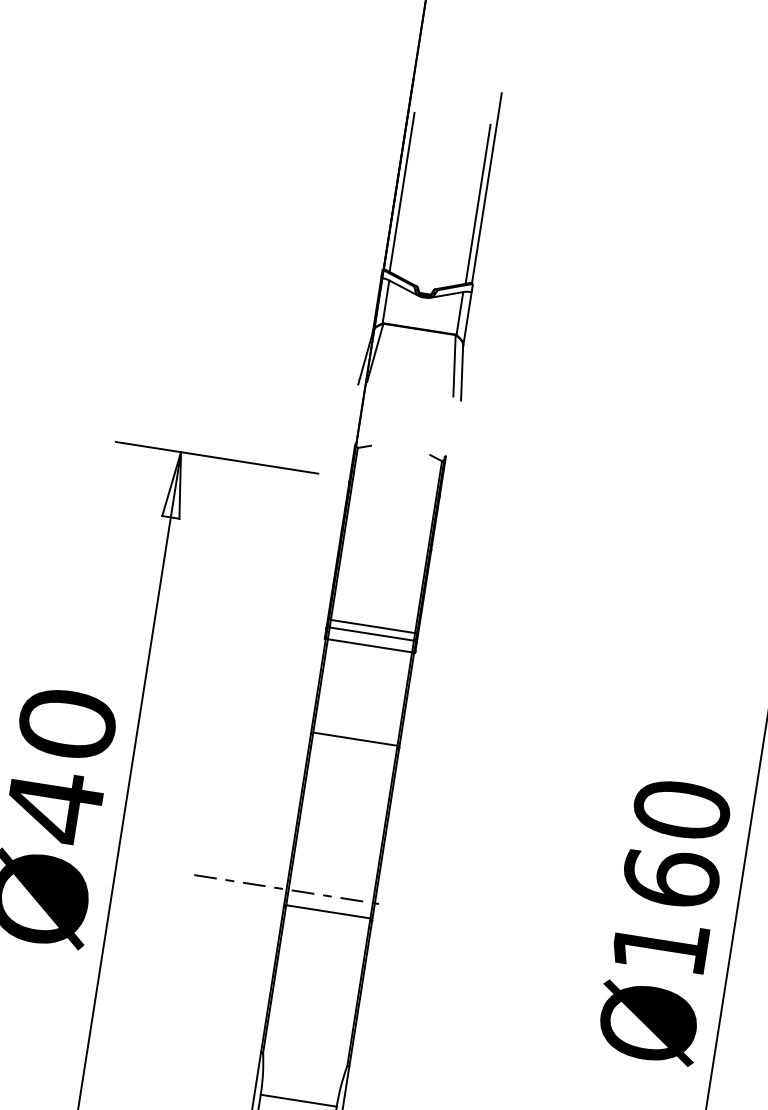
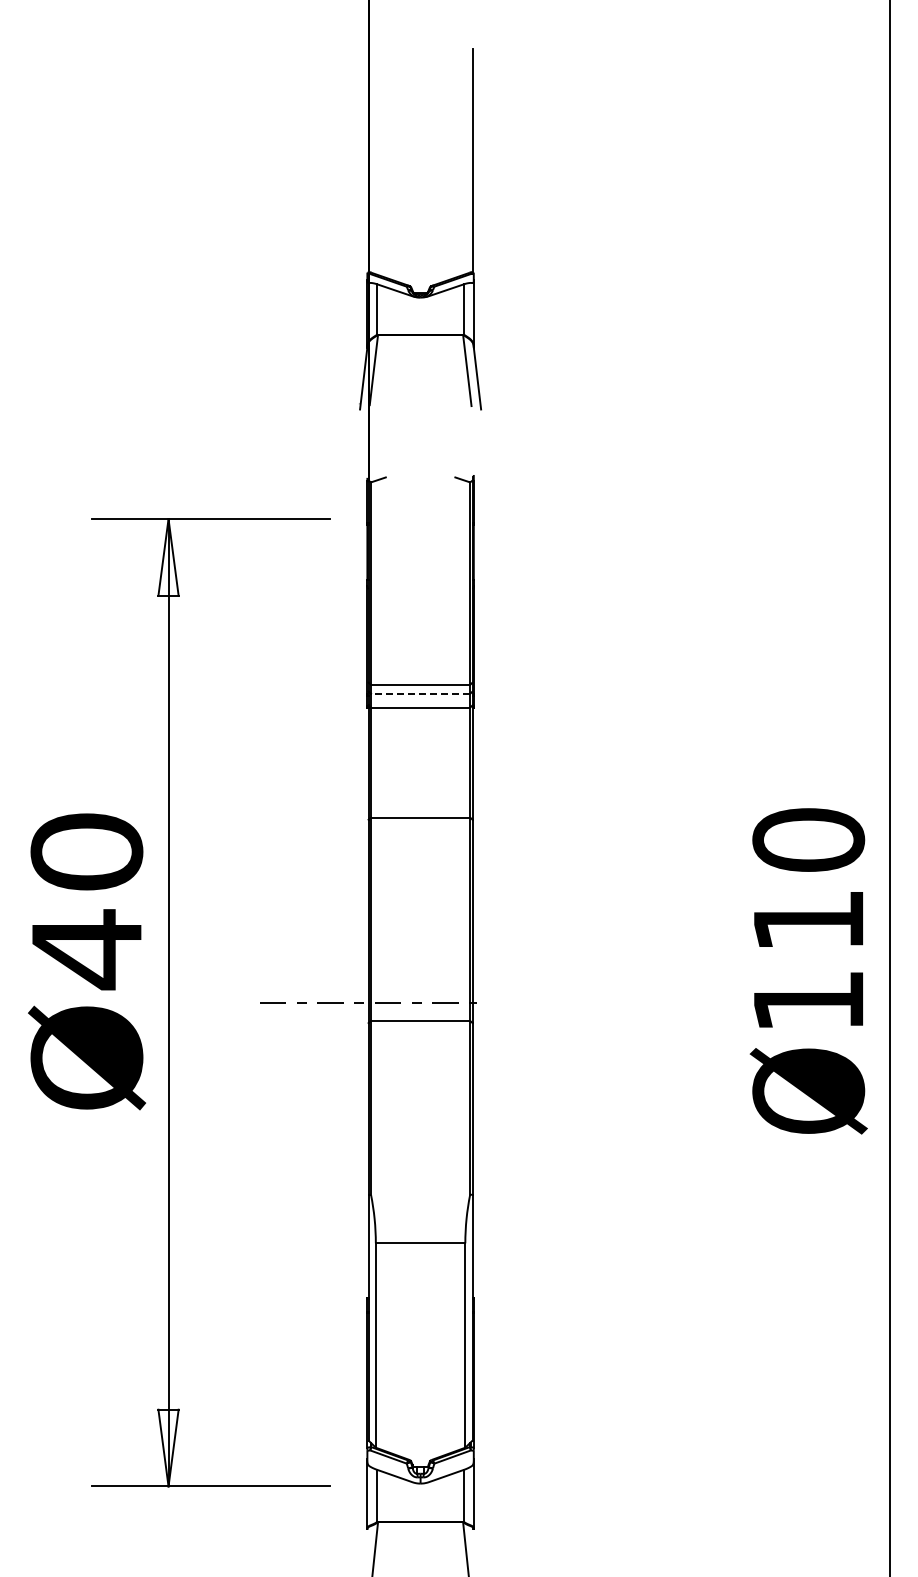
line: (401, 192) -> (375, 180), removed
line: (478, 204) -> (465, 180), removed
line: (371, 633) -> (420, 693), solid -> dashed
text: (671, 877) -> (808, 919), Ø160 -> Ø110

